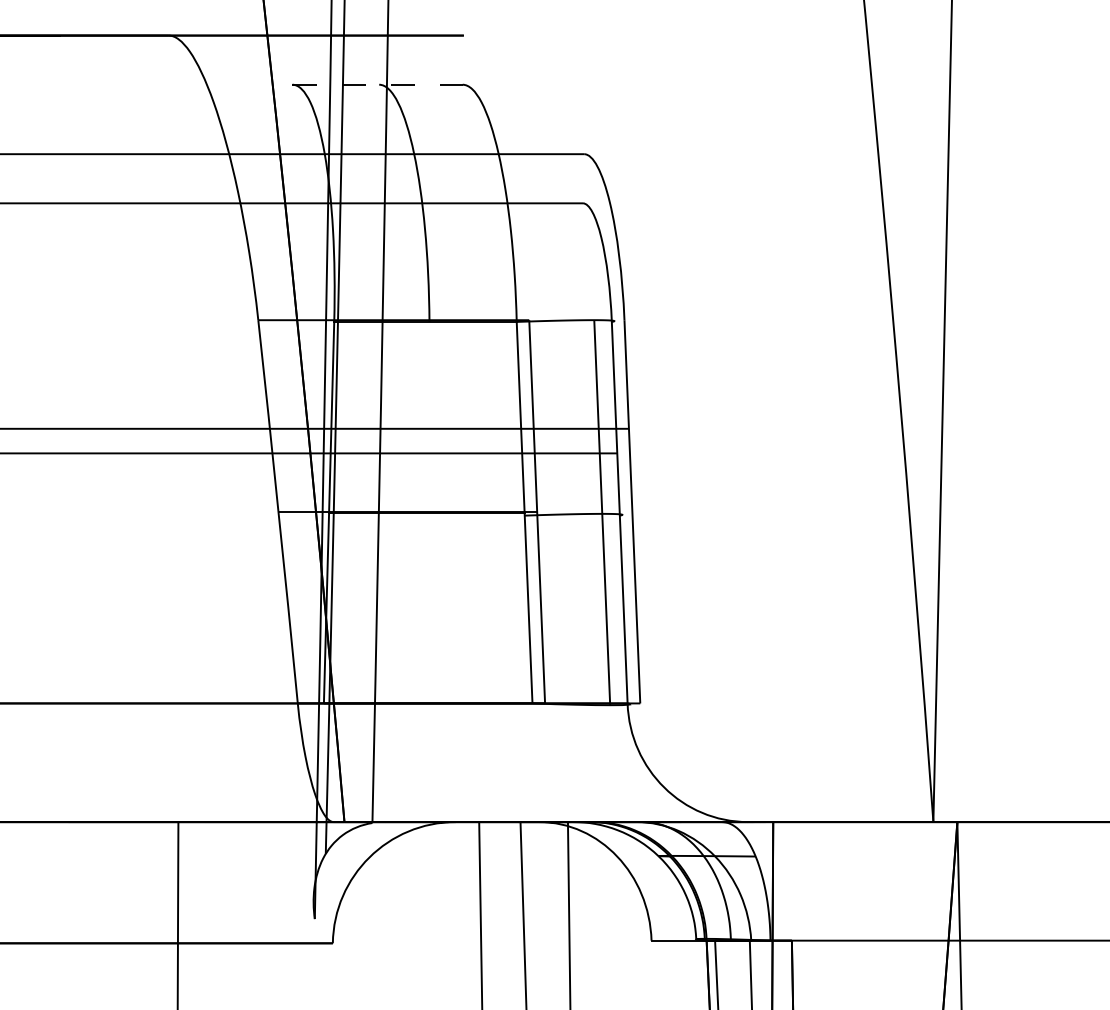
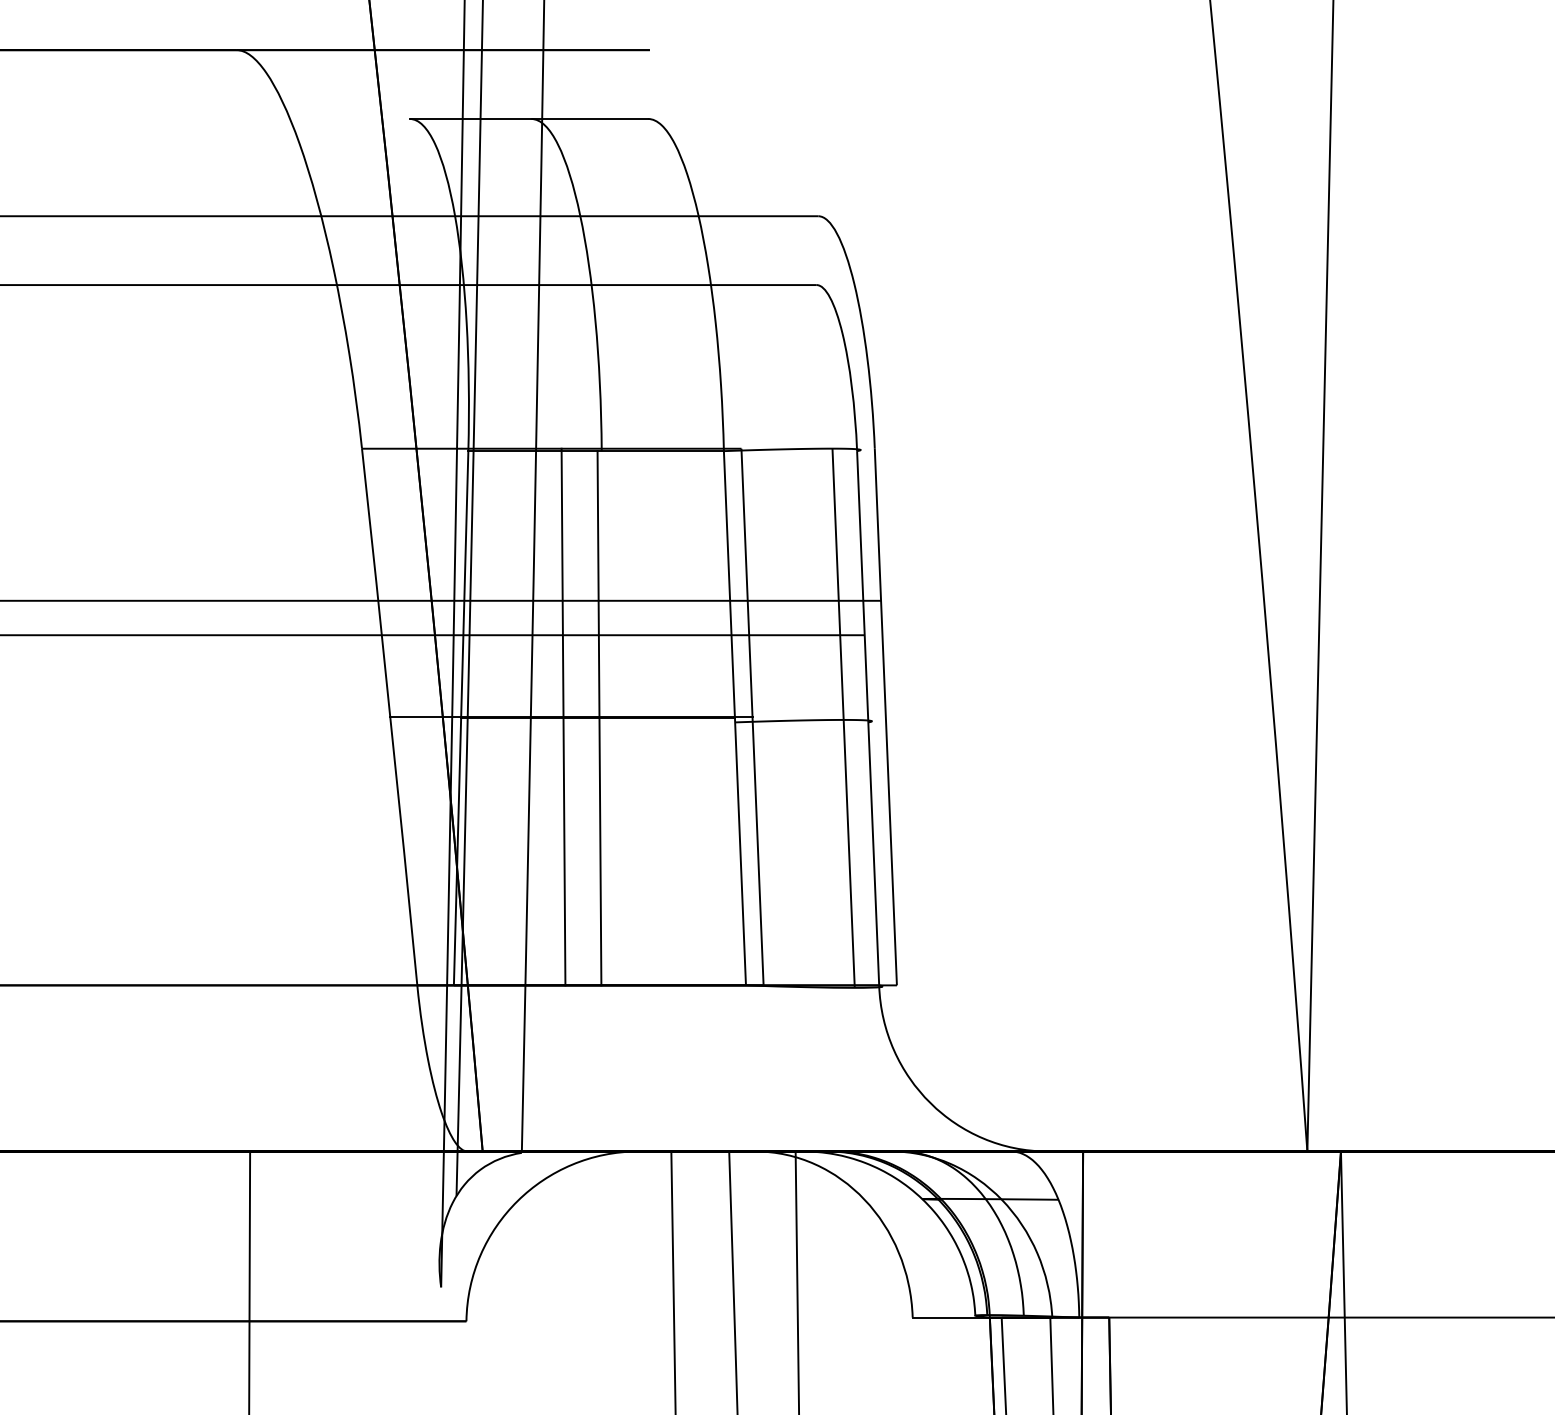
line: (377, 84) -> (529, 118), dashed -> solid
line: (402, 511) -> (563, 716), added
line: (427, 512) -> (599, 718), added

